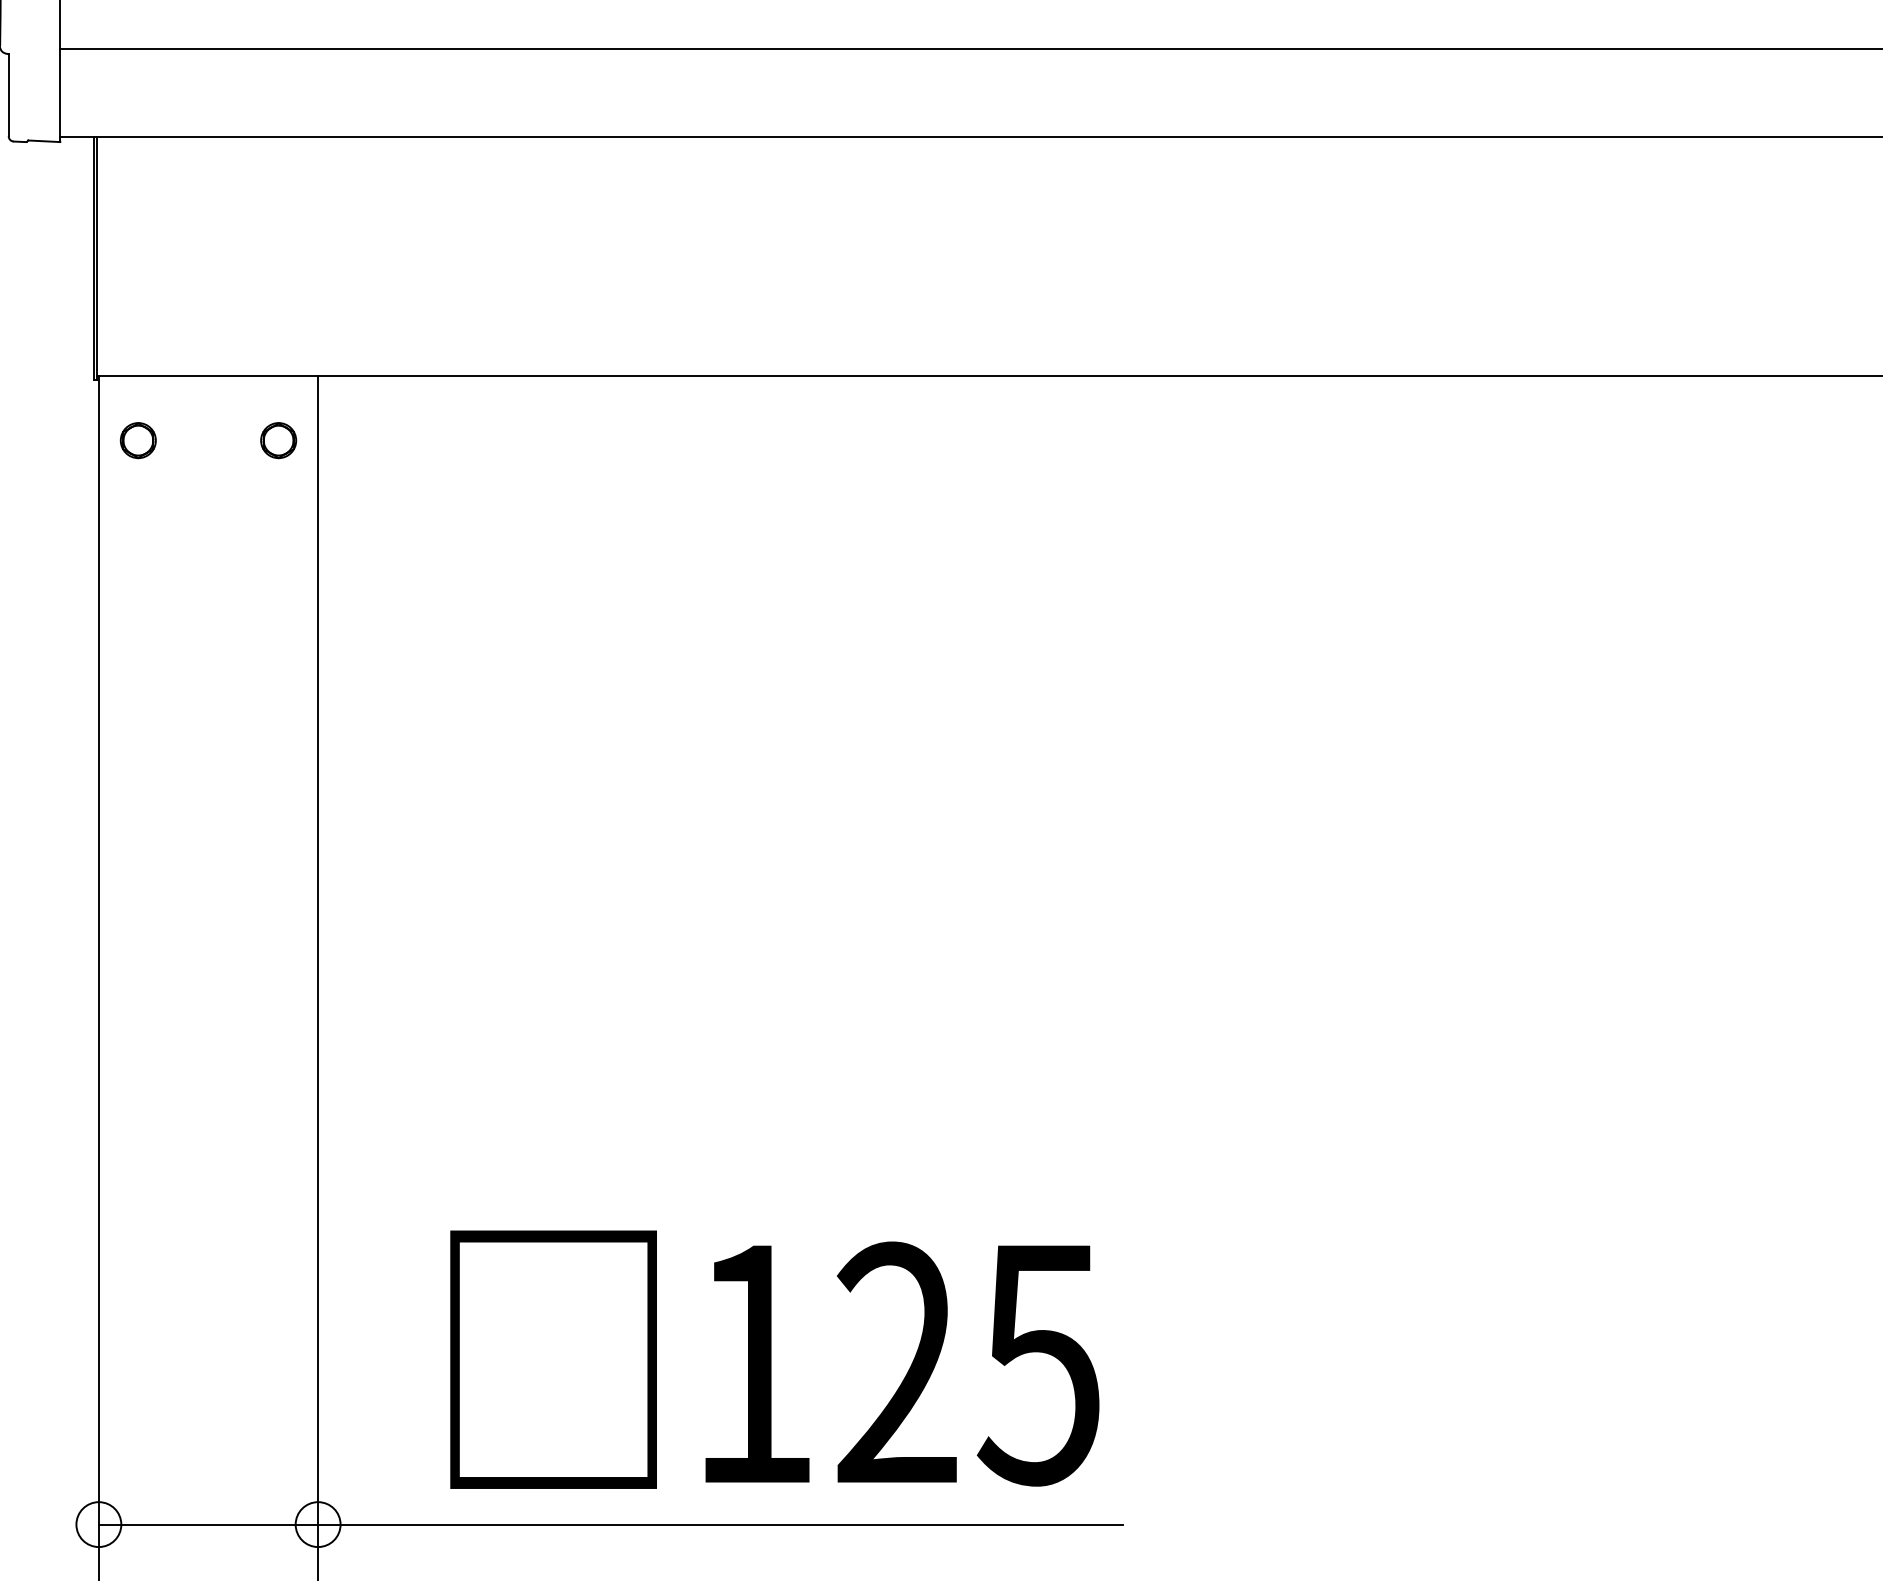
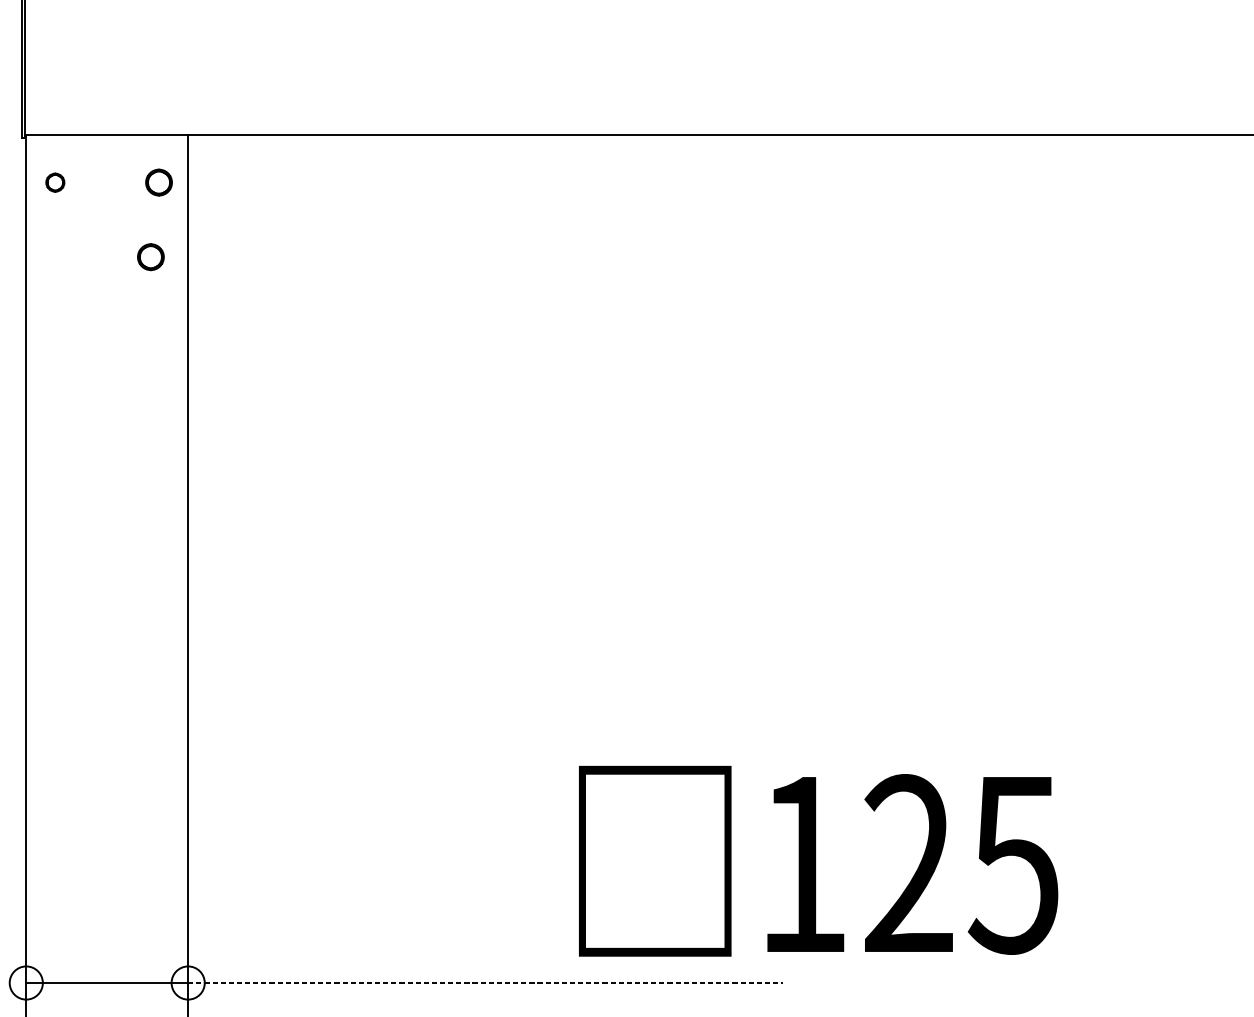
part: (137, 440) -> (54, 182), size x0.7
part: (267, 541) -> (150, 257), added
text: (774, 1359) -> (818, 861), moved
line: (720, 1524) -> (485, 982), solid -> dashed

